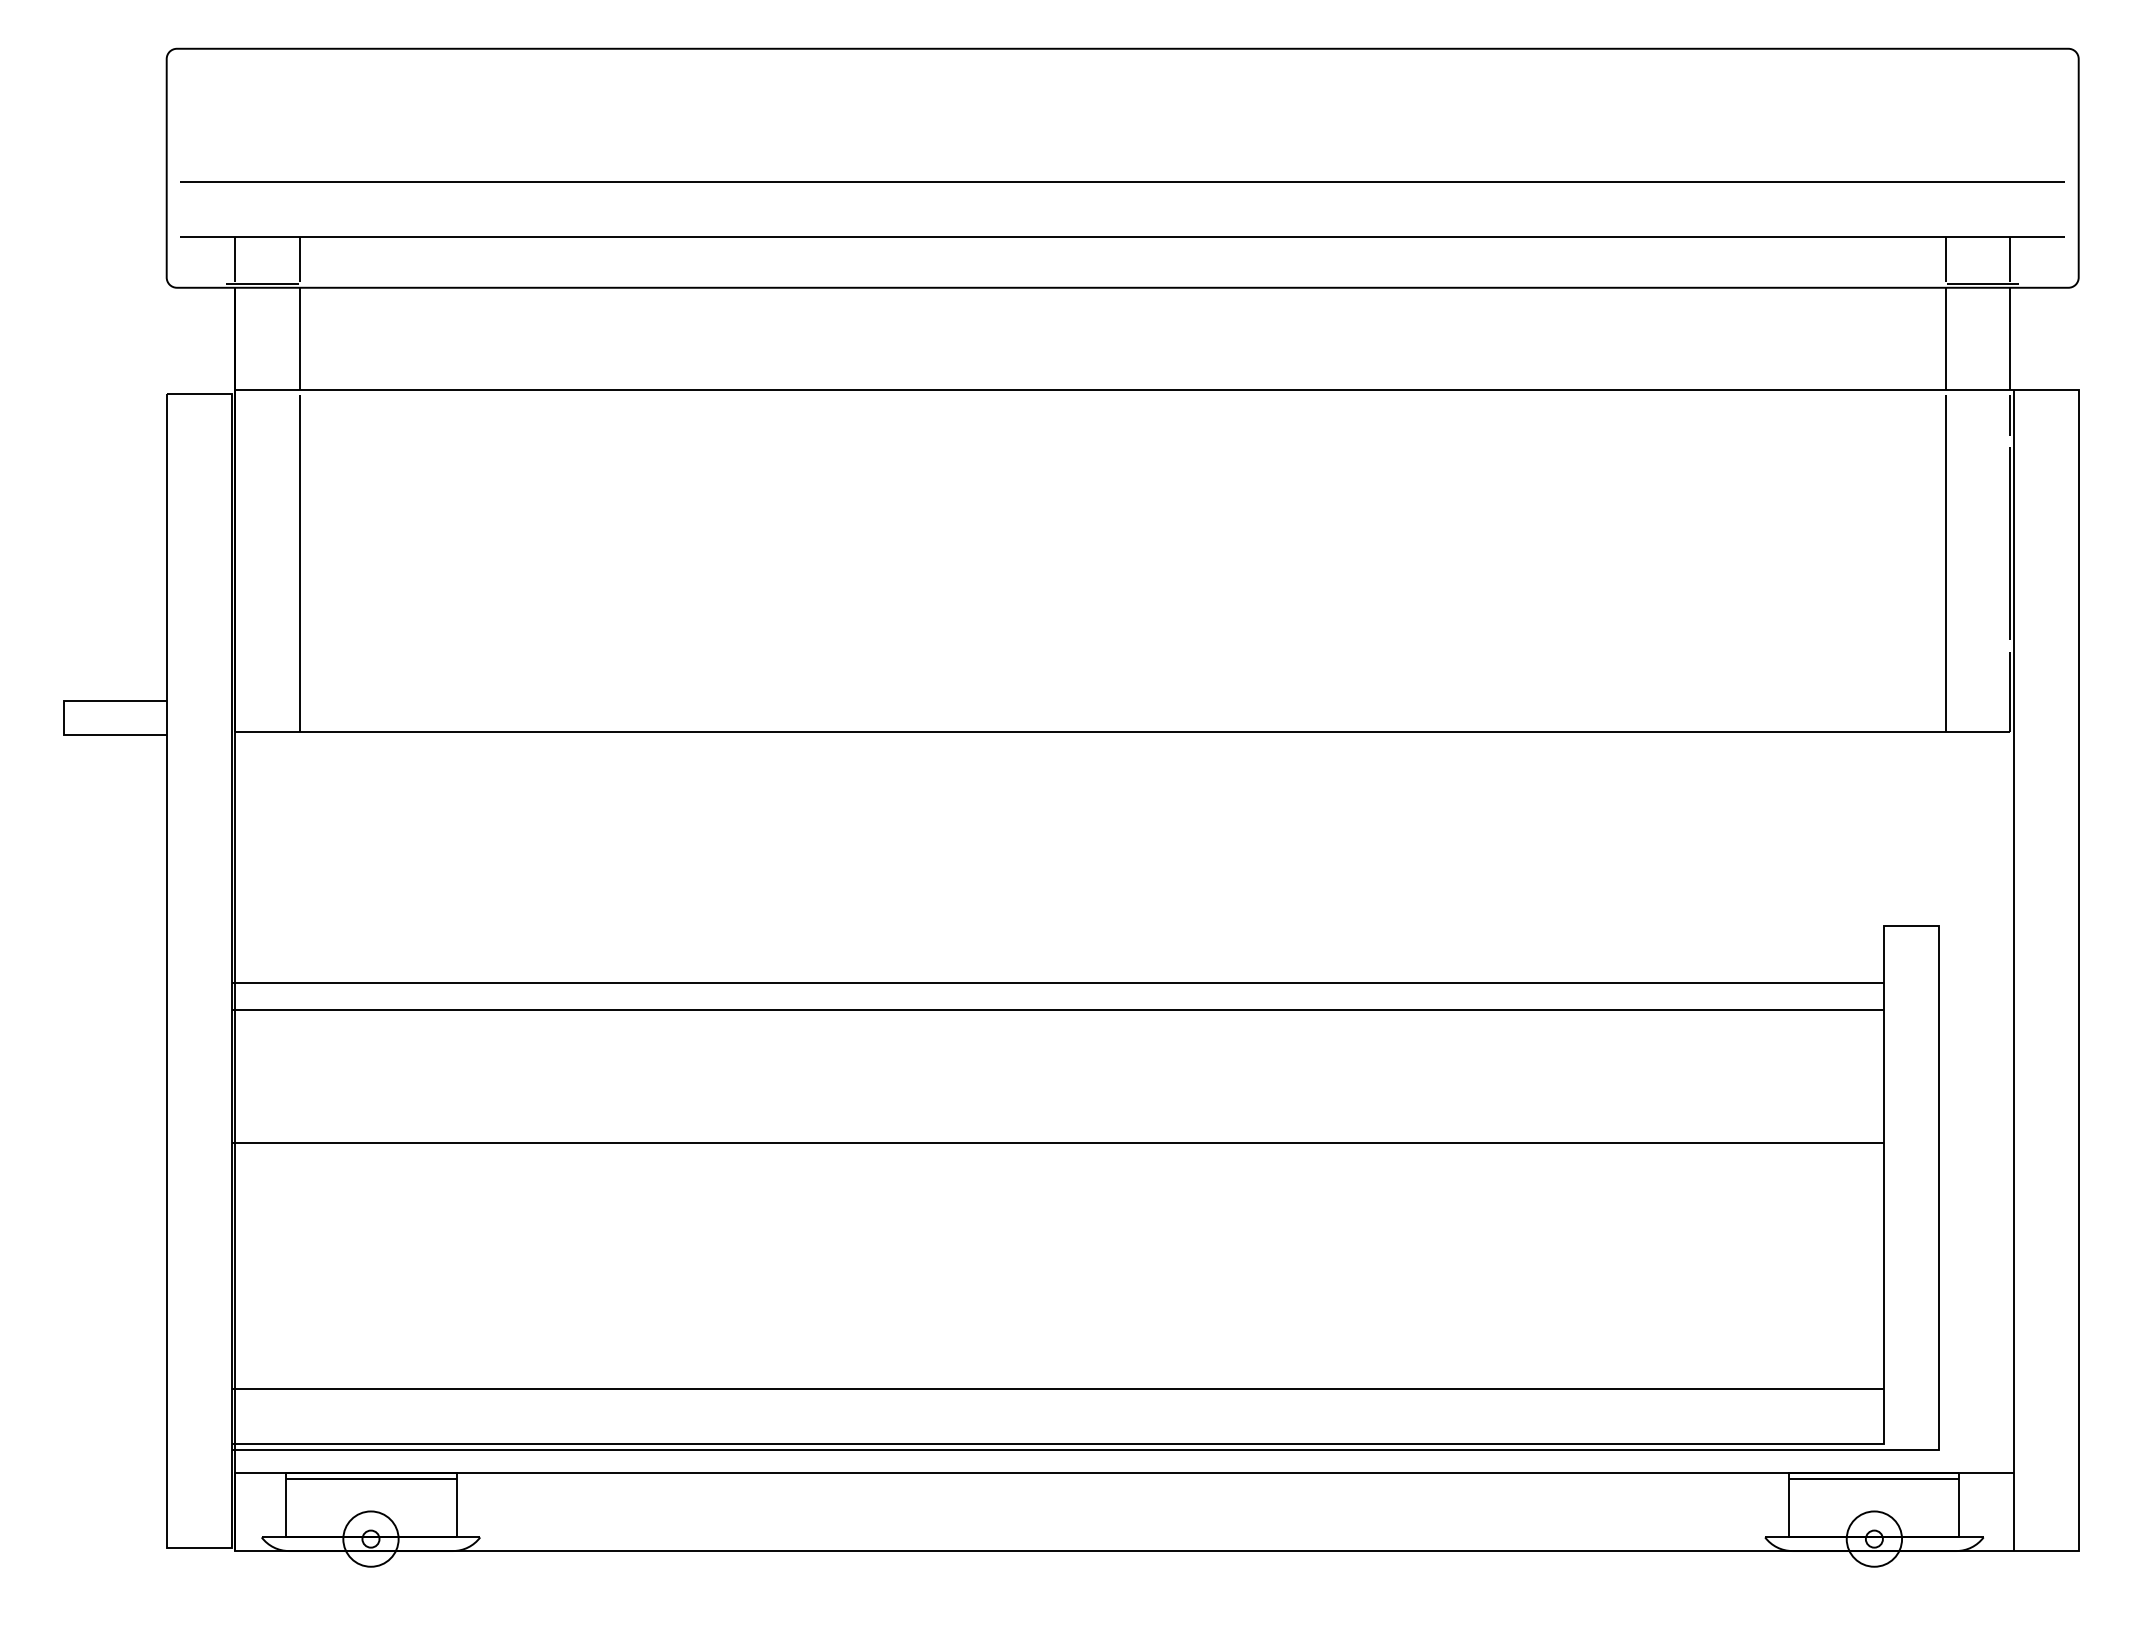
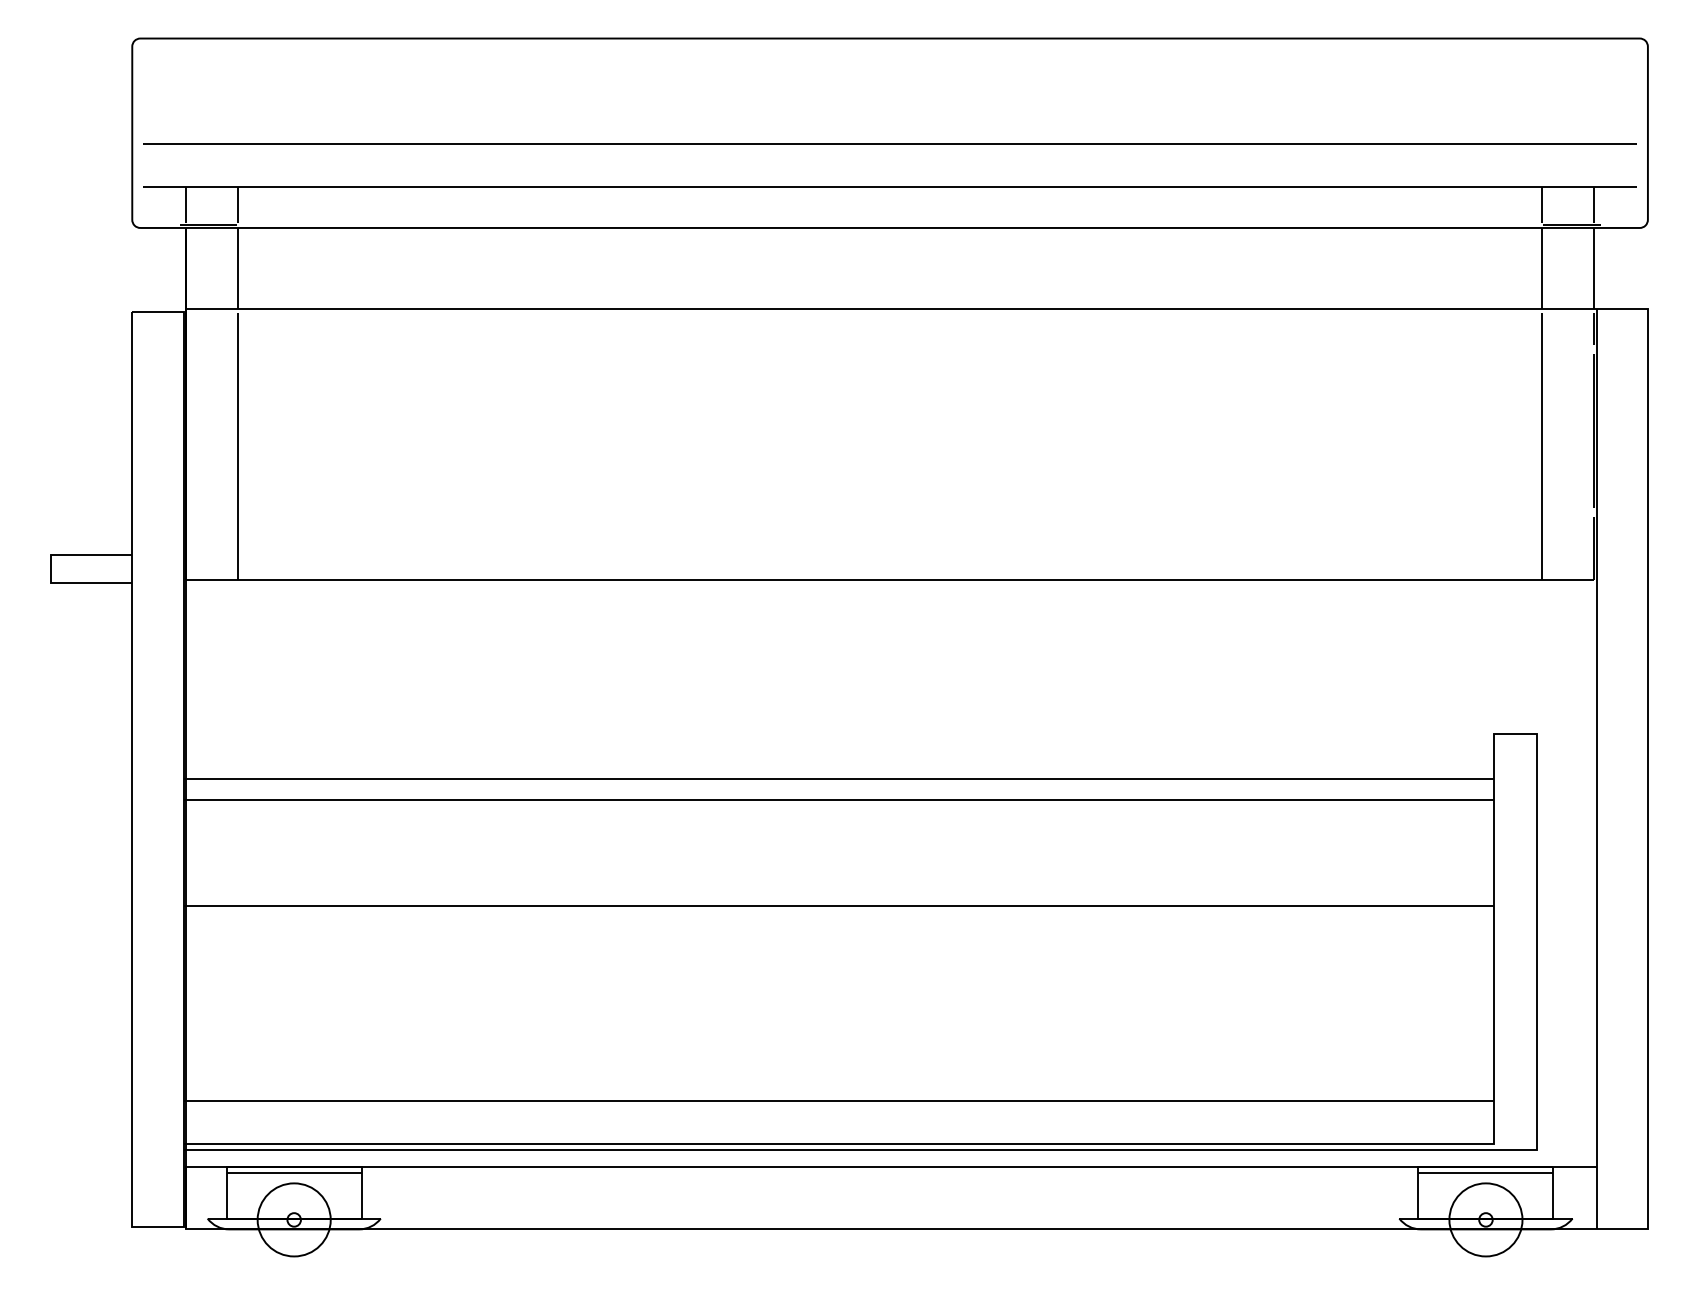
circle: (370, 1539) -> (293, 1220), size x1.67
circle: (1874, 1539) -> (1486, 1220), size x1.67

